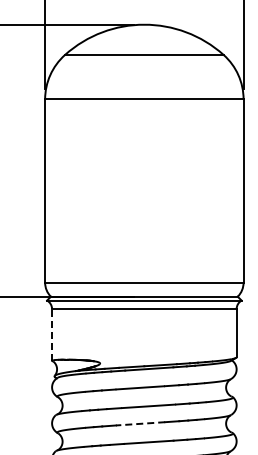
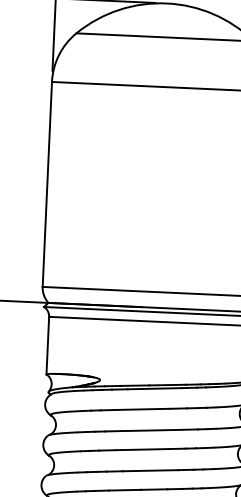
line: (52, 334) -> (48, 345), dashed -> solid
line: (140, 423) -> (142, 449), dashed -> solid

